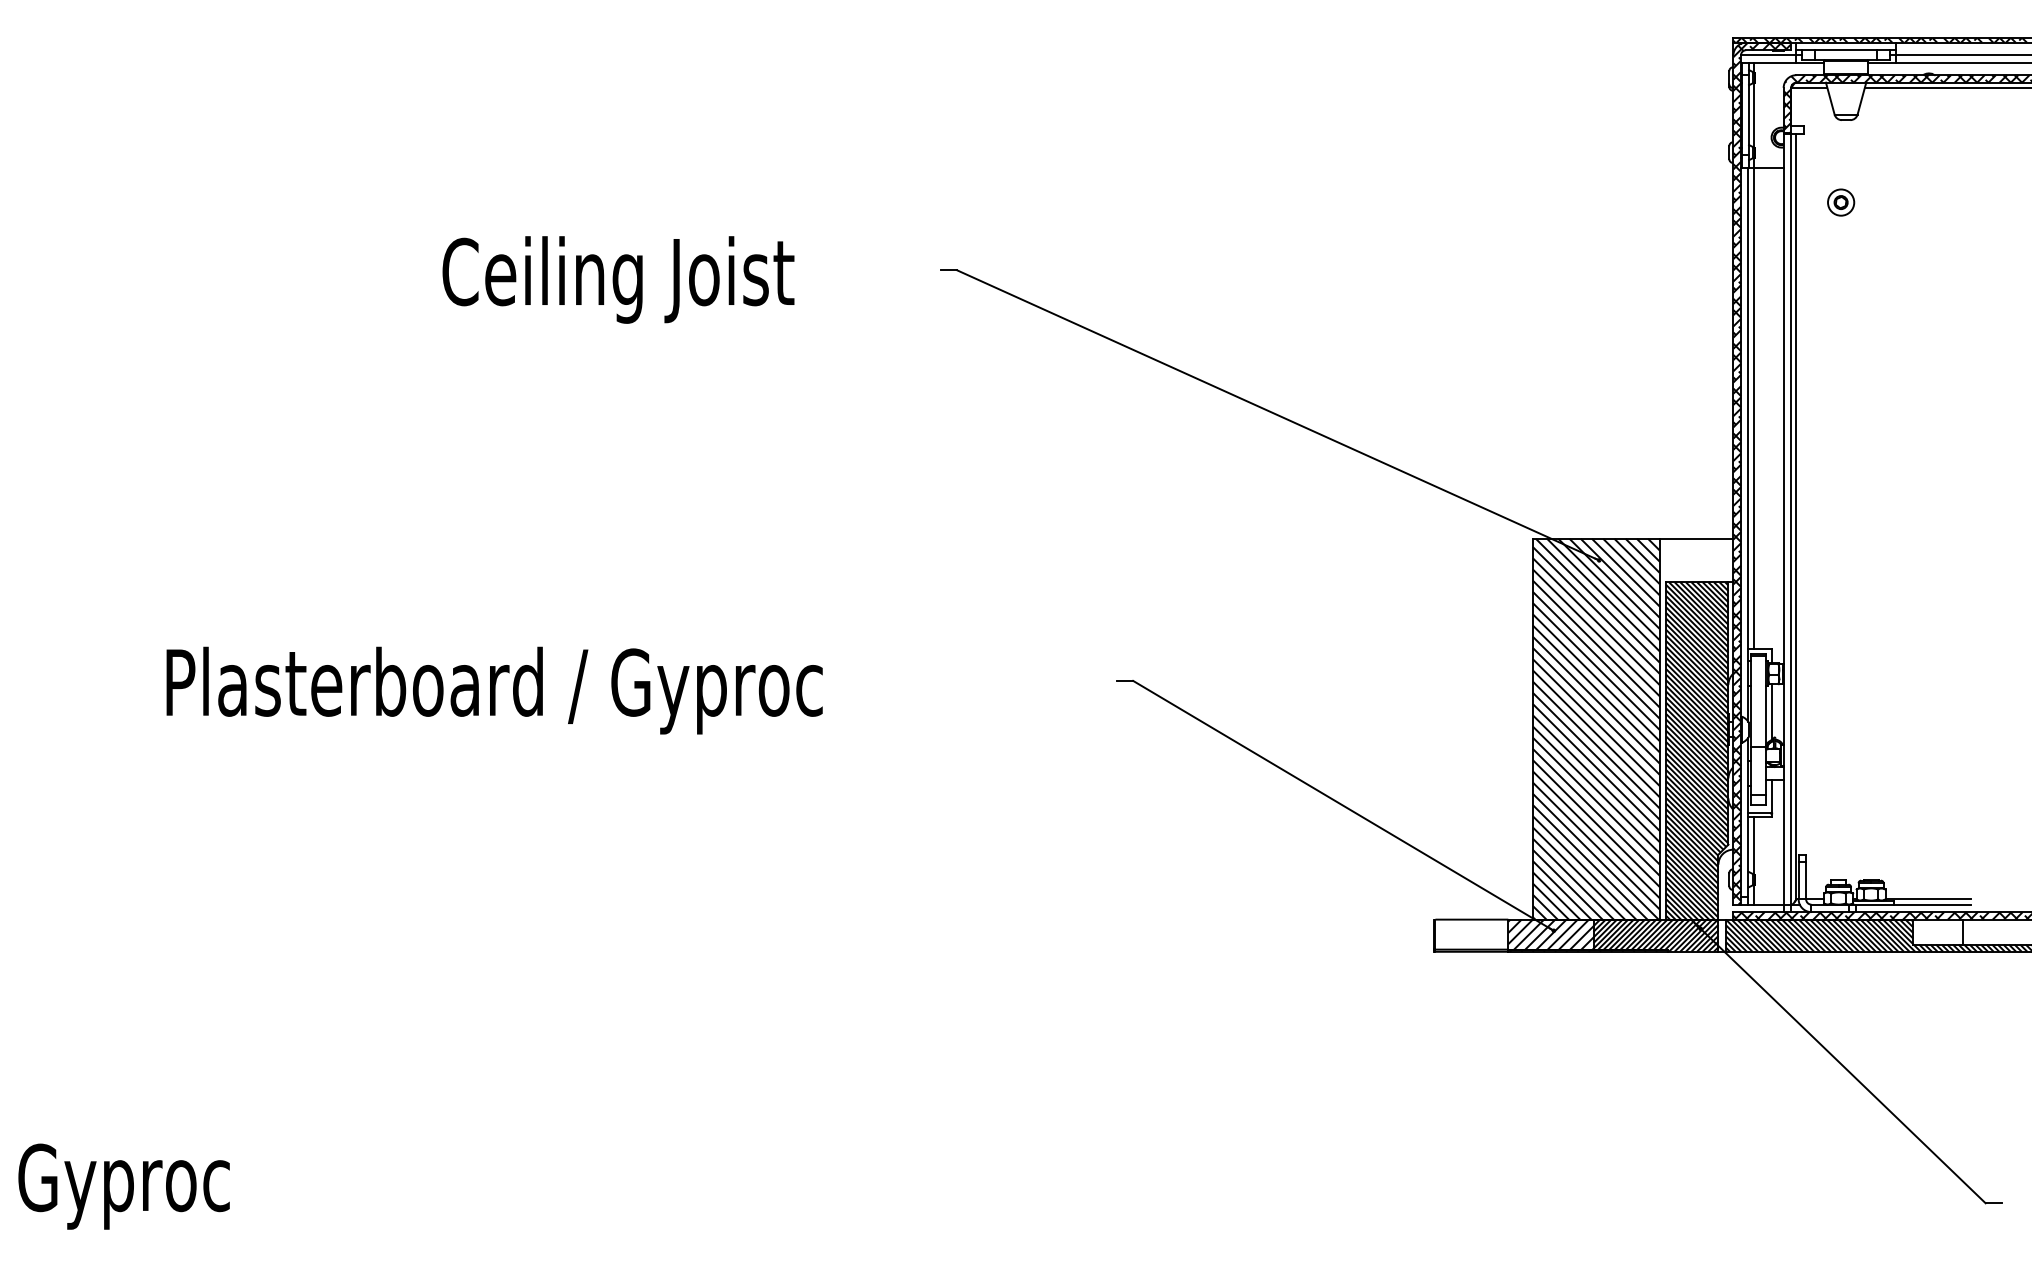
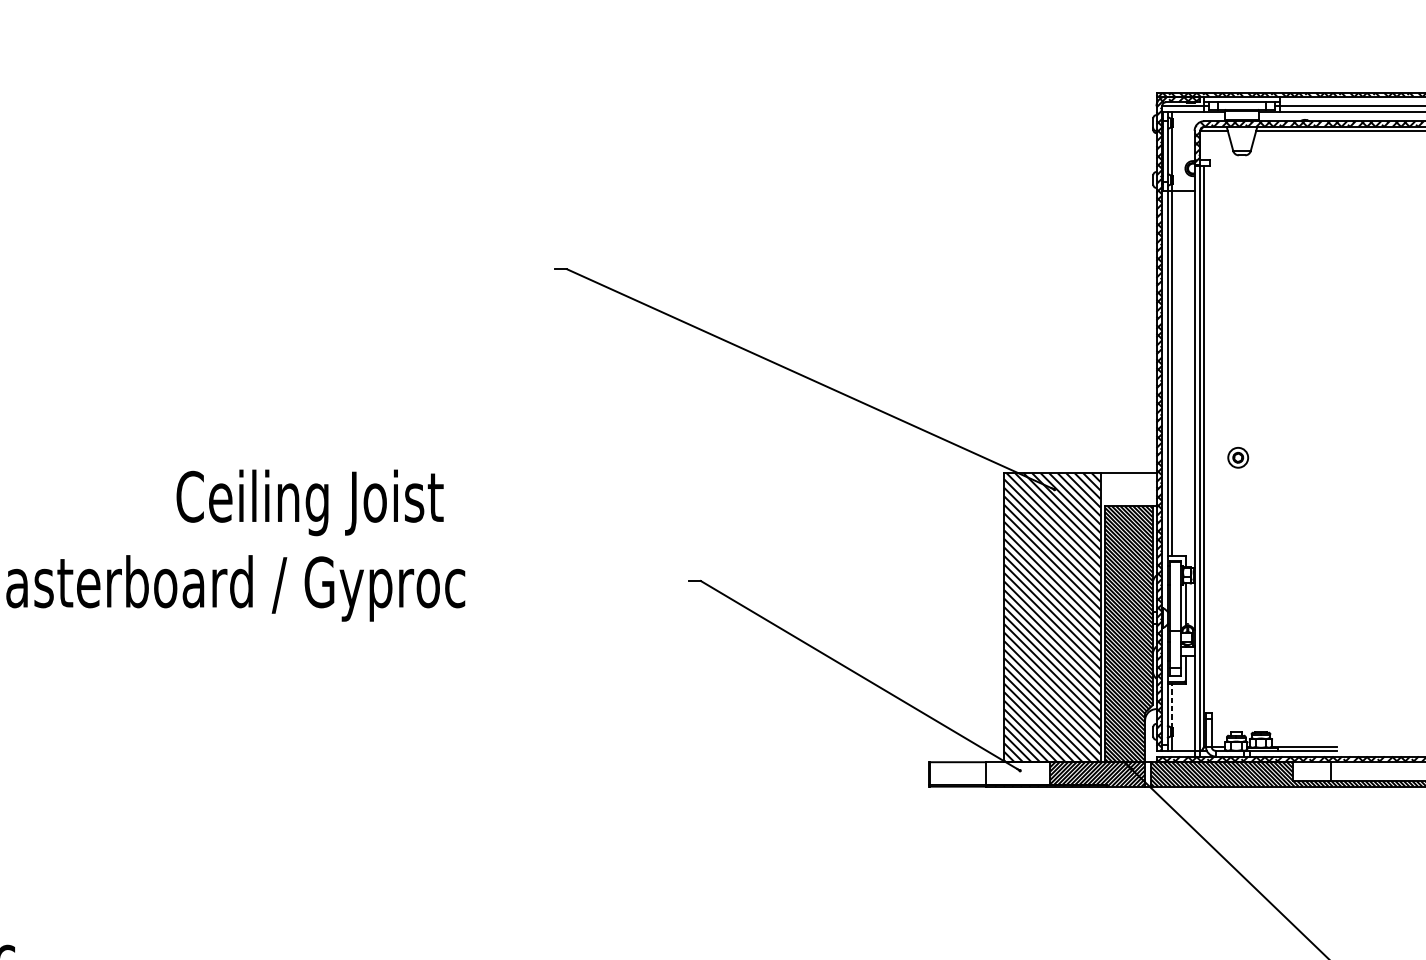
part: (1841, 202) -> (1238, 457), moved
text: (618, 279) -> (310, 502), moved
line: (1753, 845) -> (1171, 705), solid -> dashed
hatch: (1550, 934) -> (1017, 773), removed

